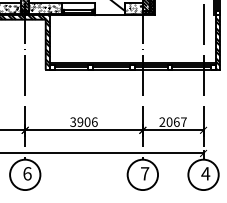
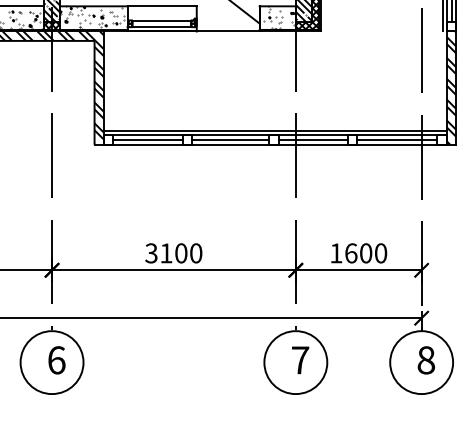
text: (87, 121) -> (181, 251), 3906 -> 3100
text: (172, 121) -> (357, 251), 2067 -> 1600
text: (205, 173) -> (425, 359), 4 -> 8

